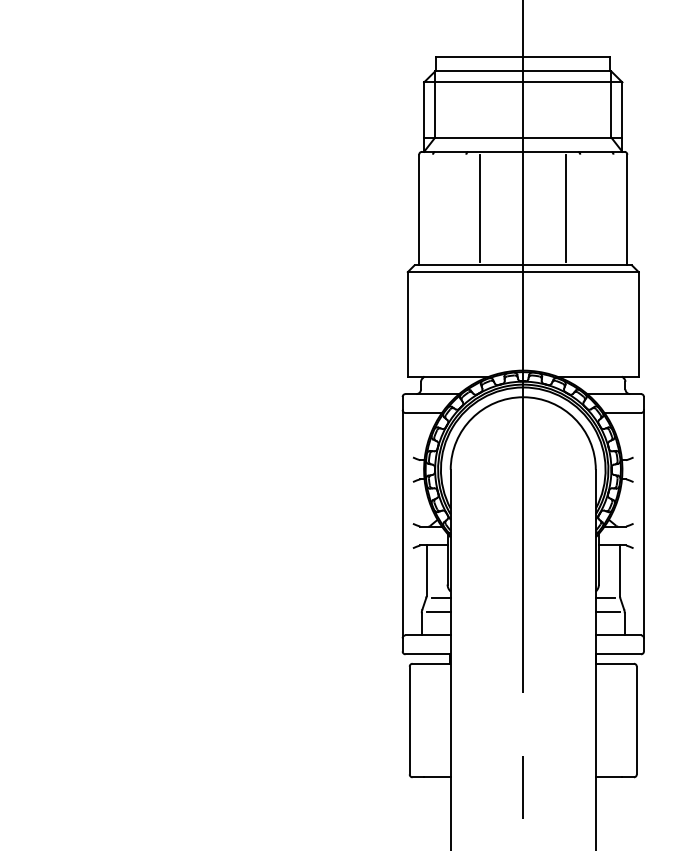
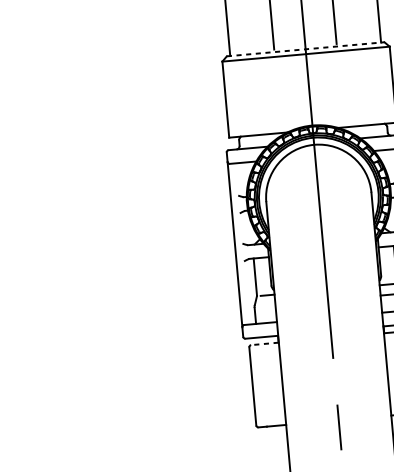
line: (523, 265) -> (305, 49), solid -> dashed
line: (438, 611) -> (266, 305), removed
line: (431, 663) -> (264, 343), solid -> dashed

